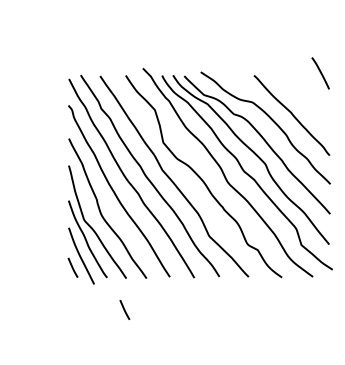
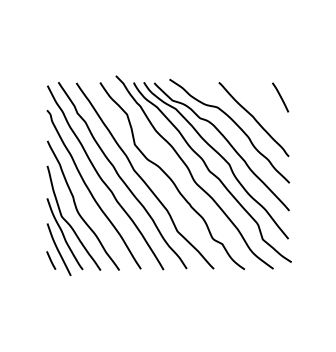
line: (320, 73) -> (280, 97), moved
line: (125, 309) -> (99, 299), removed

